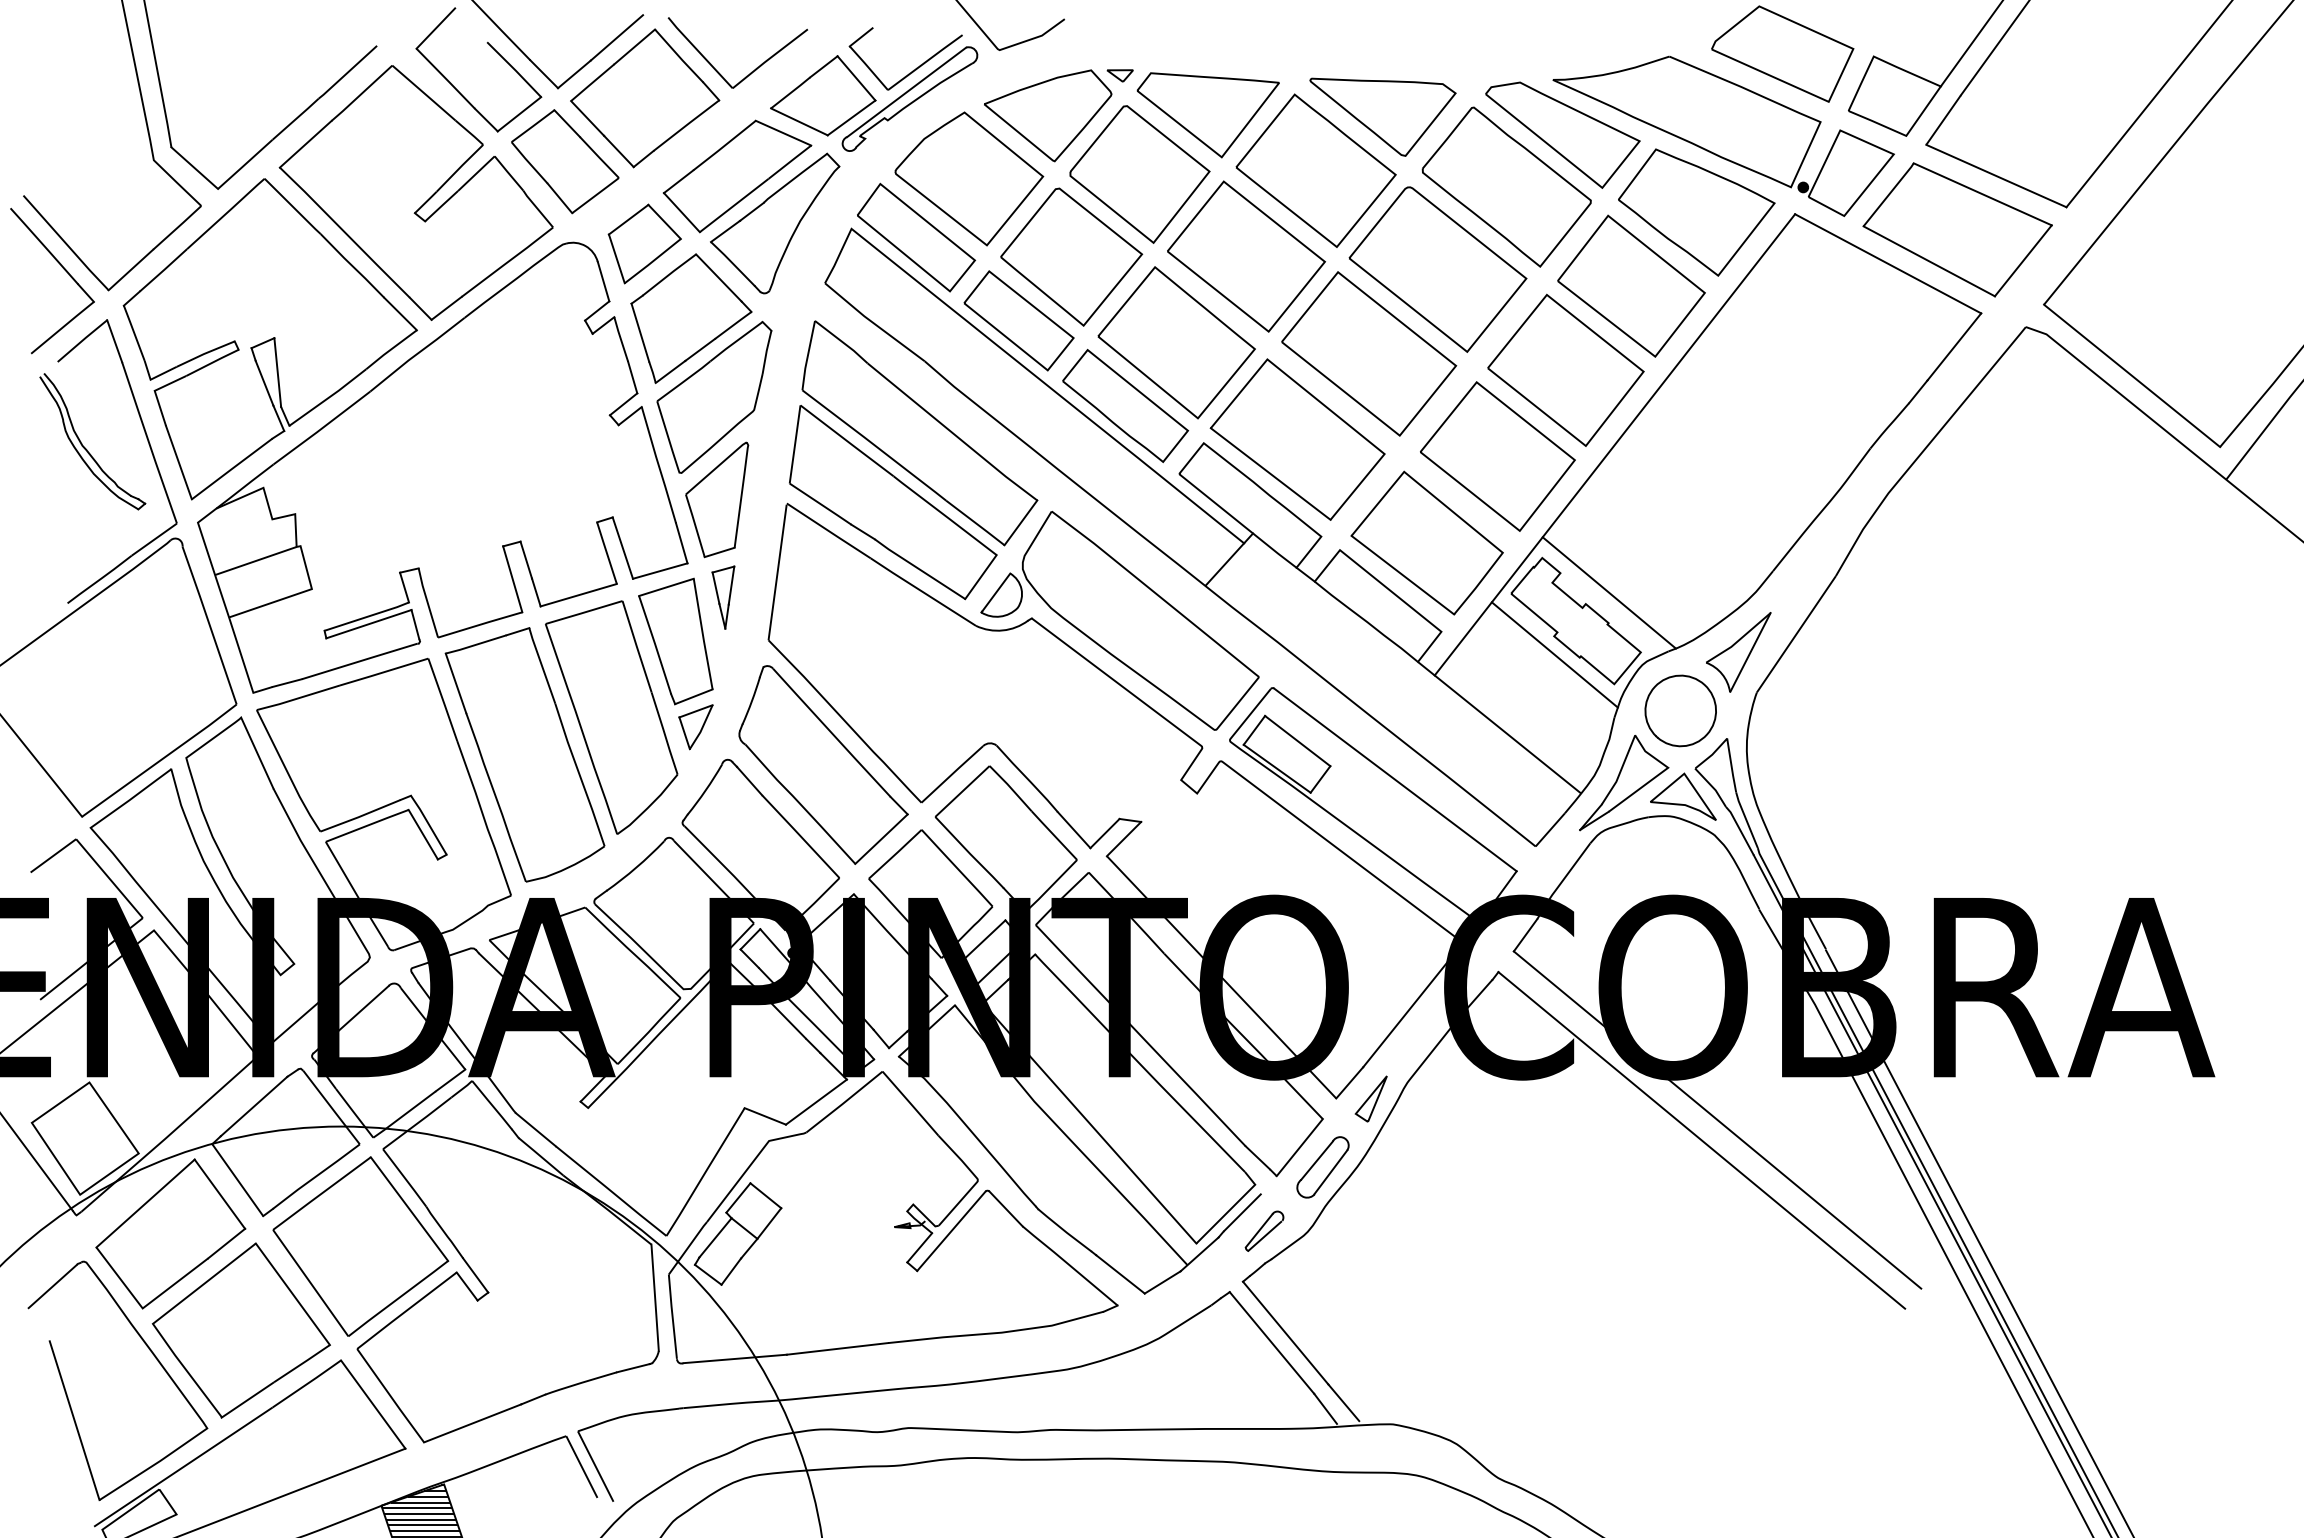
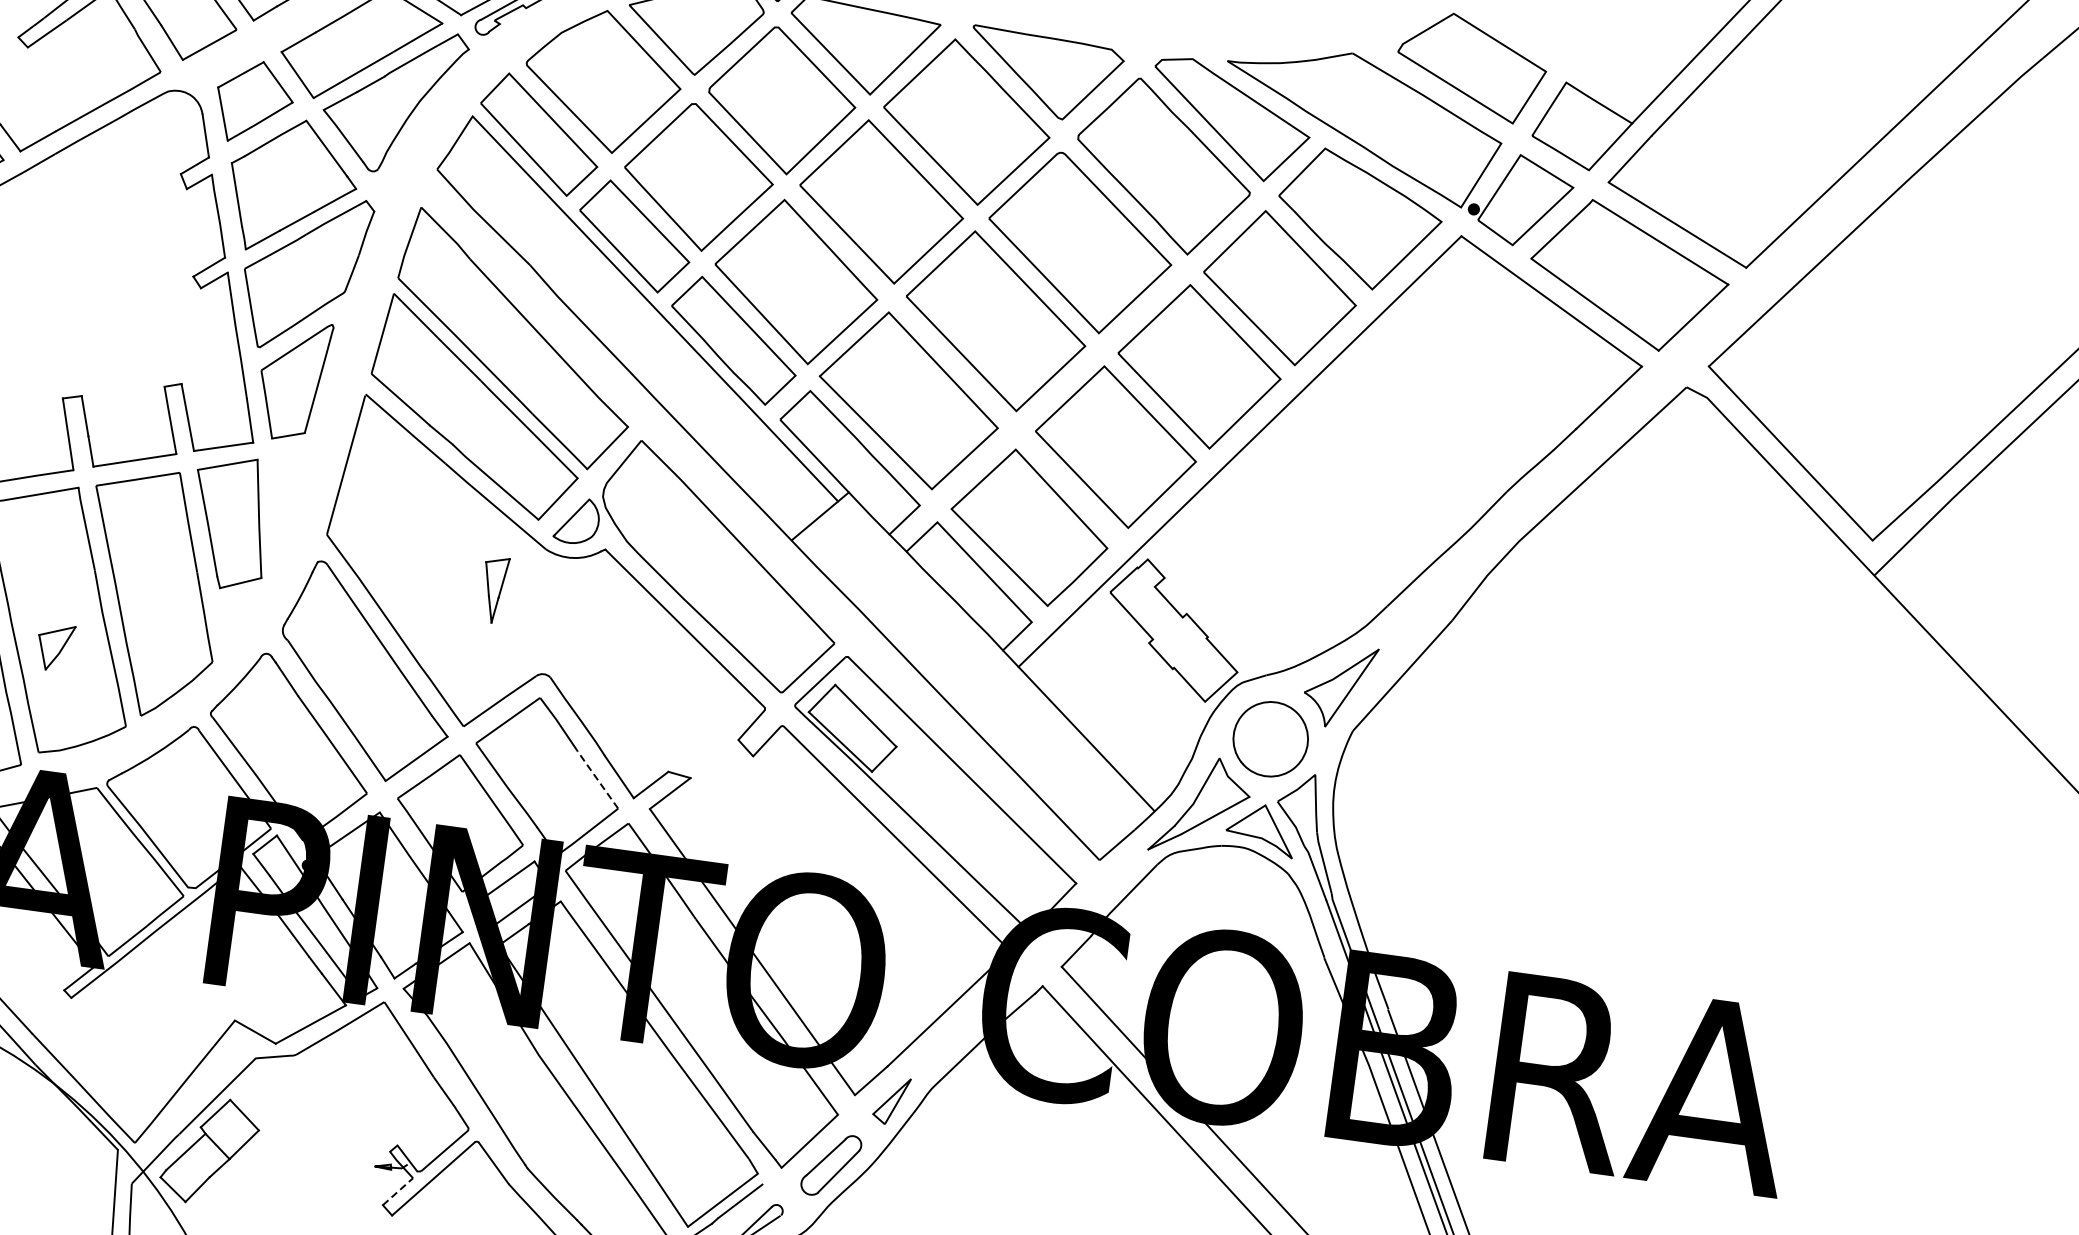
line: (1608, 592) -> (1212, 605), removed
part: (723, 597) -> (494, 589), moved
line: (1554, 654) -> (1146, 662), removed
part: (695, 727) -> (54, 647), moved
line: (1053, 835) -> (596, 779), solid -> dashed
line: (920, 1247) -> (398, 1191), solid -> dashed

